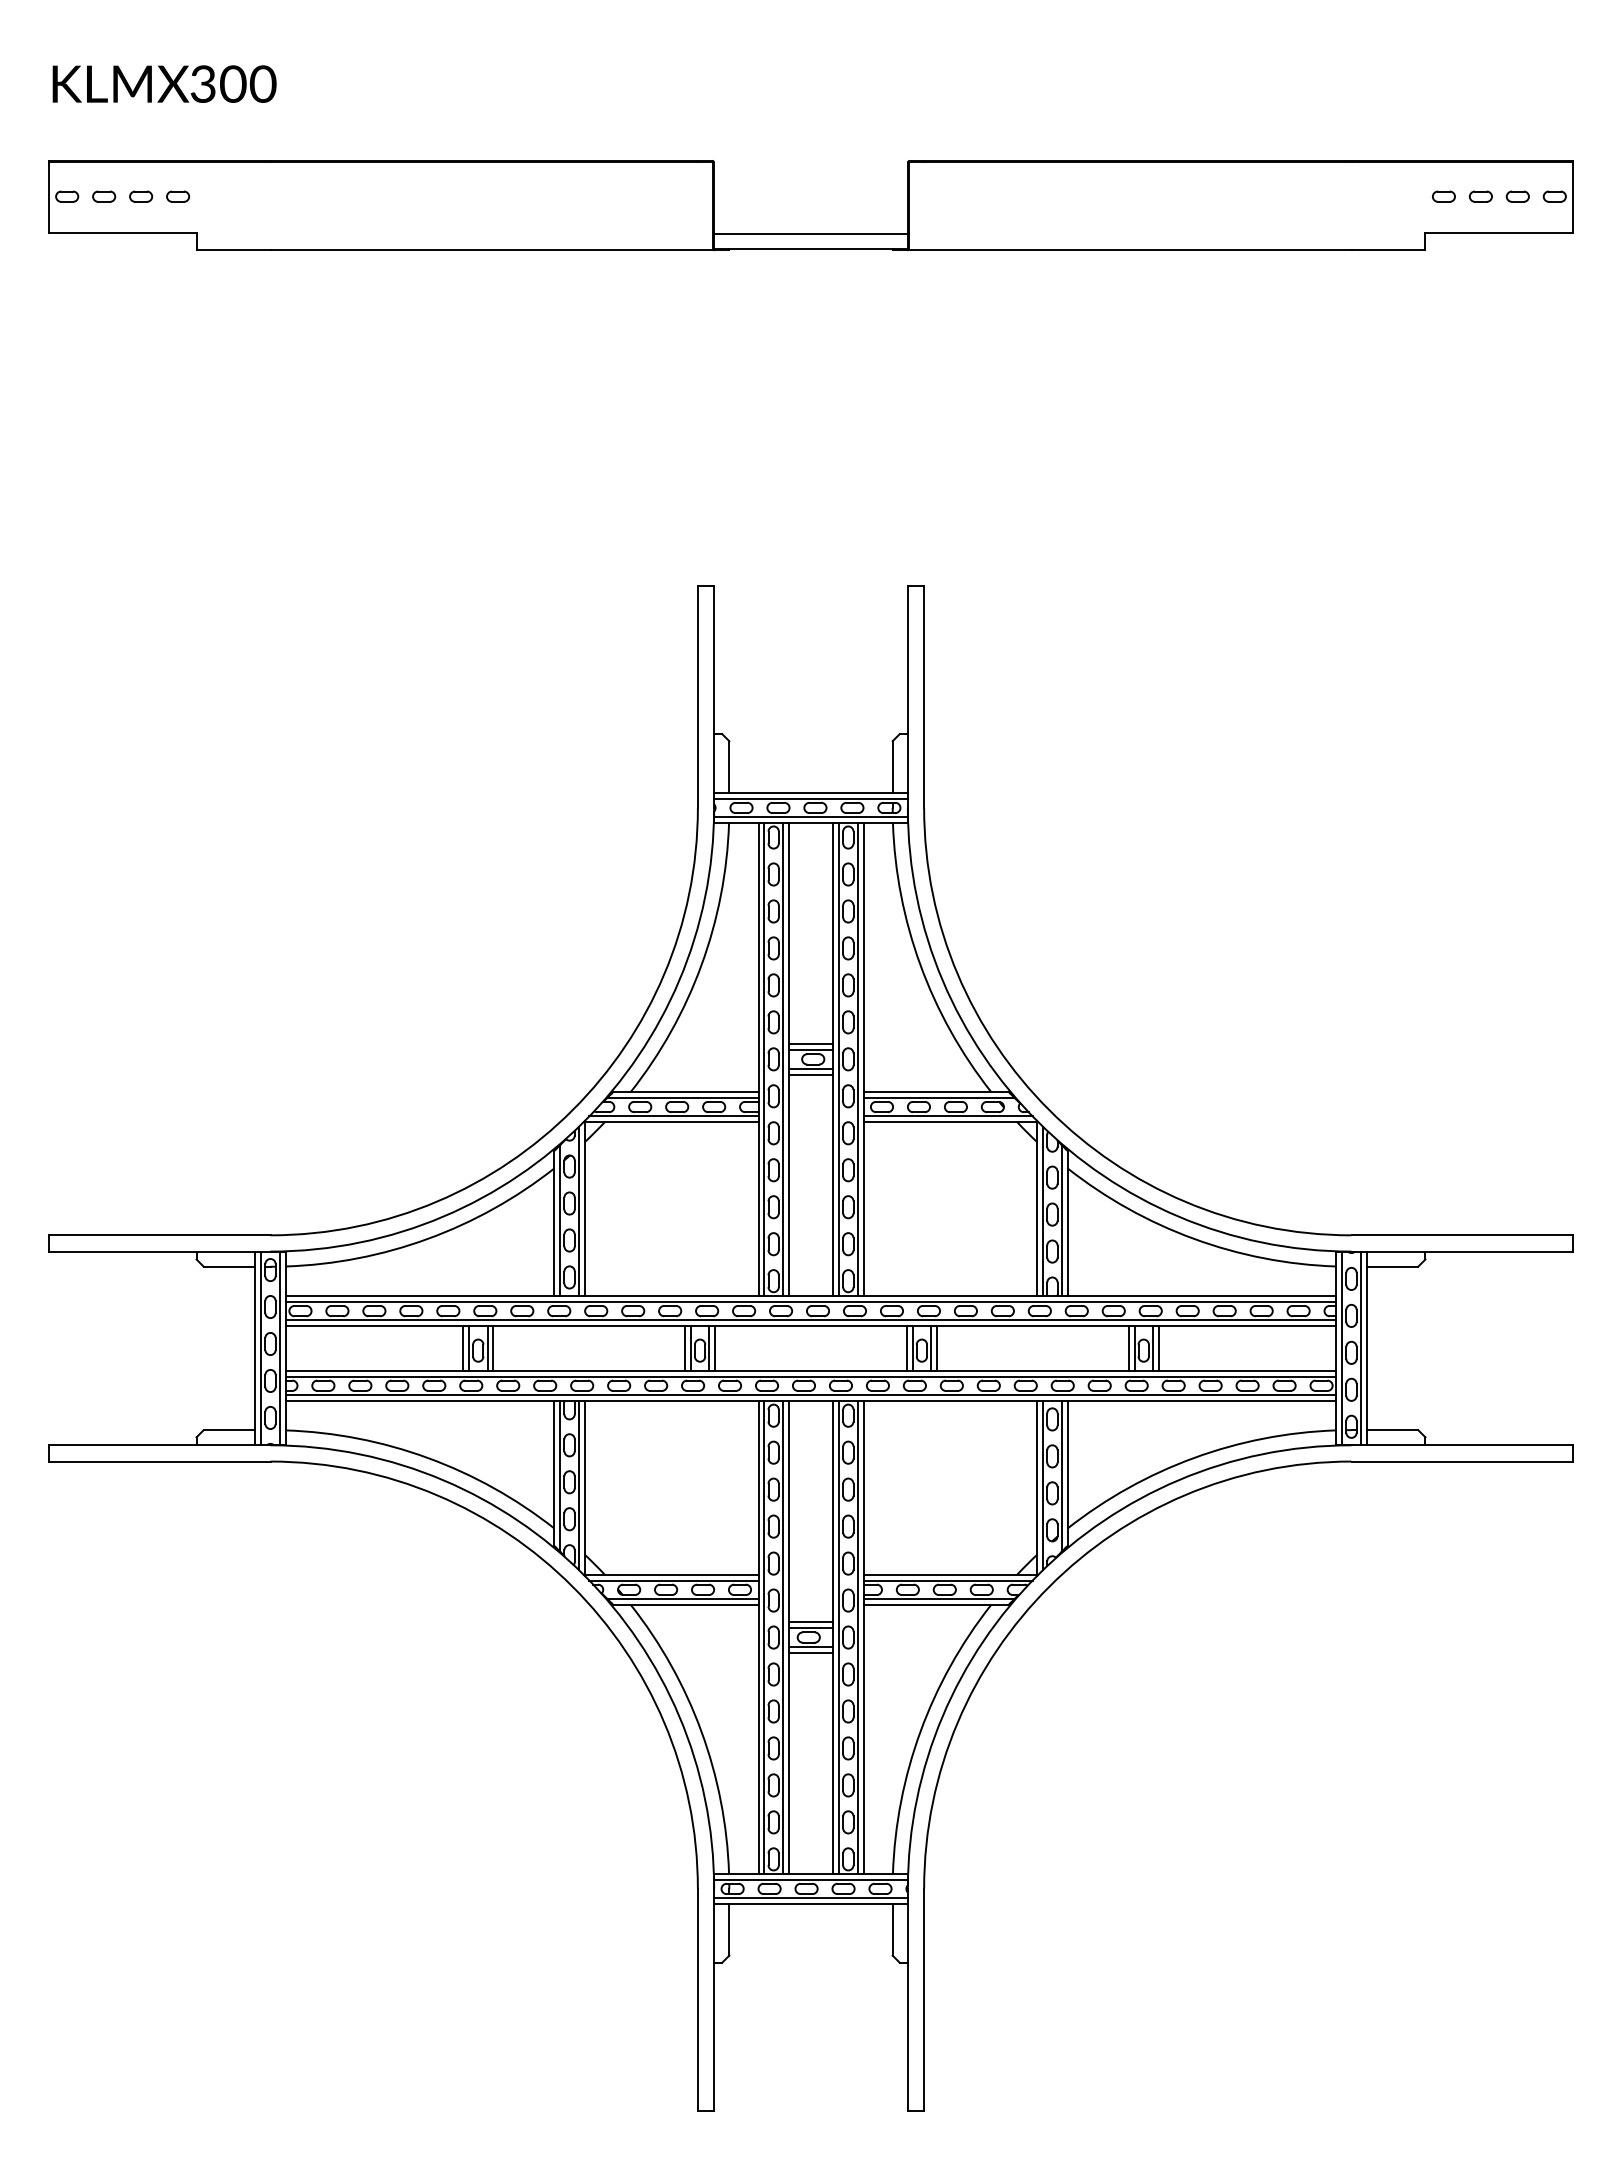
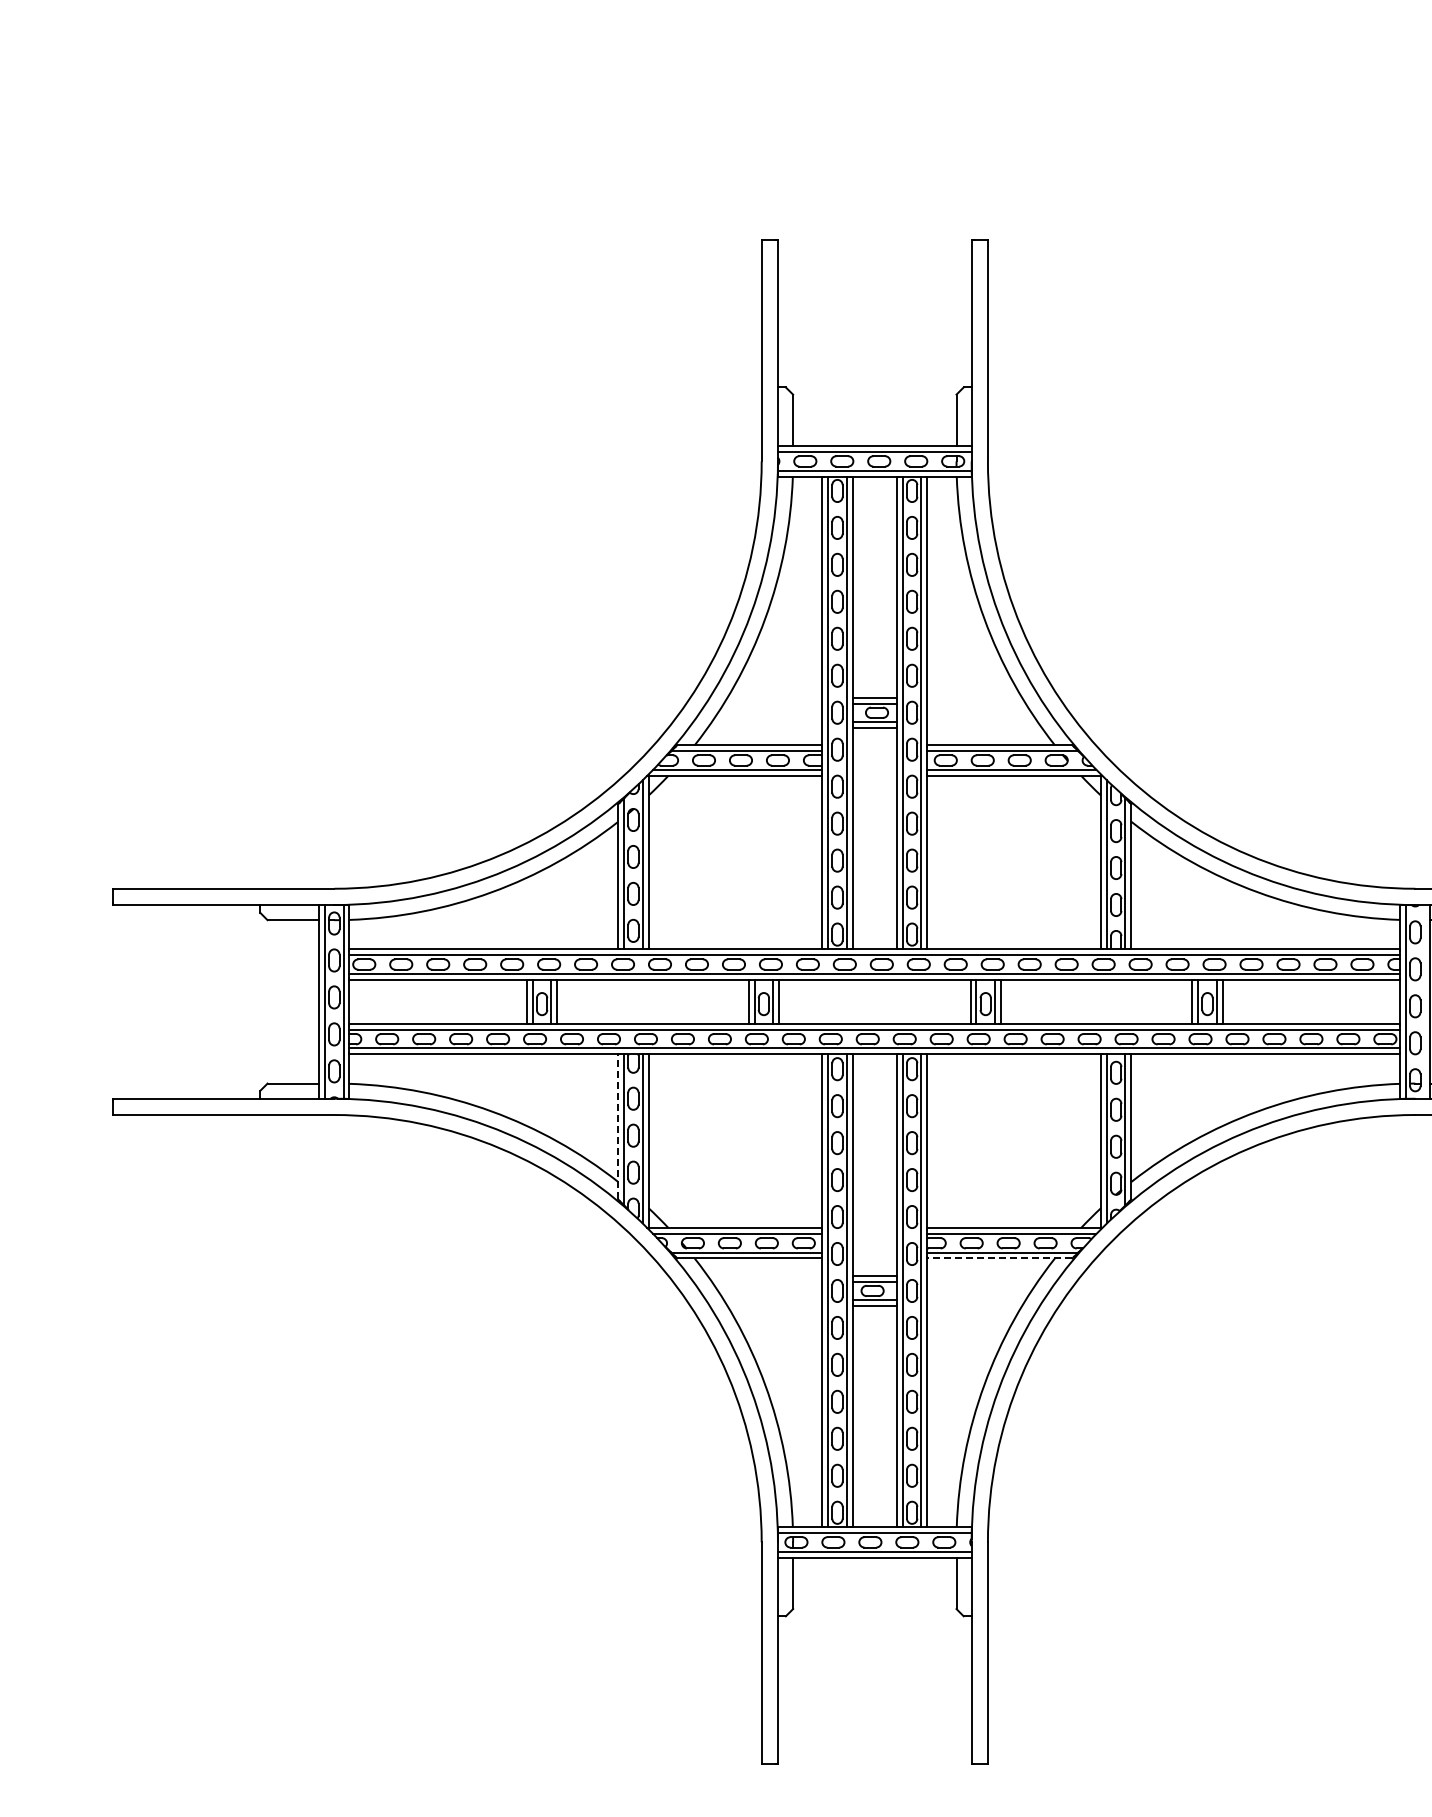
line: (1360, 1348) -> (1424, 1001), removed
line: (554, 1473) -> (618, 1126), solid -> dashed
line: (936, 1605) -> (1000, 1258), solid -> dashed

